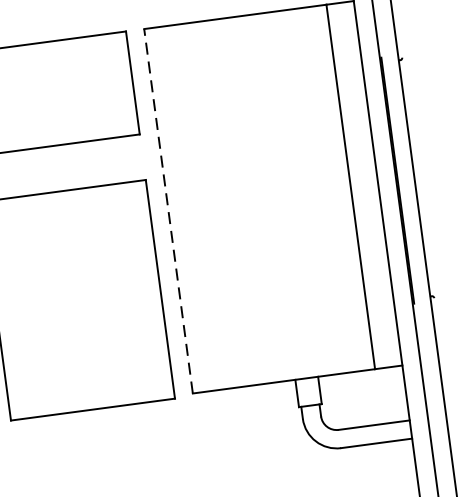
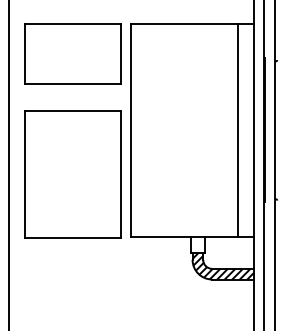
line: (168, 209) -> (131, 129), dashed -> solid
hatch: (355, 421) -> (222, 265), added

